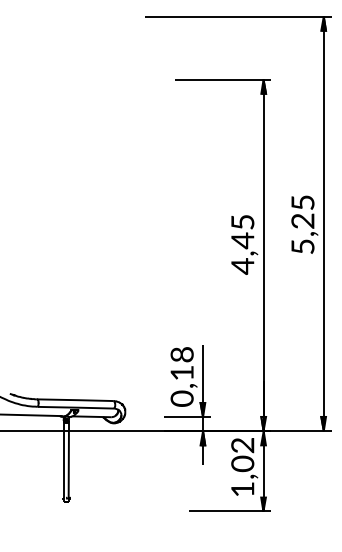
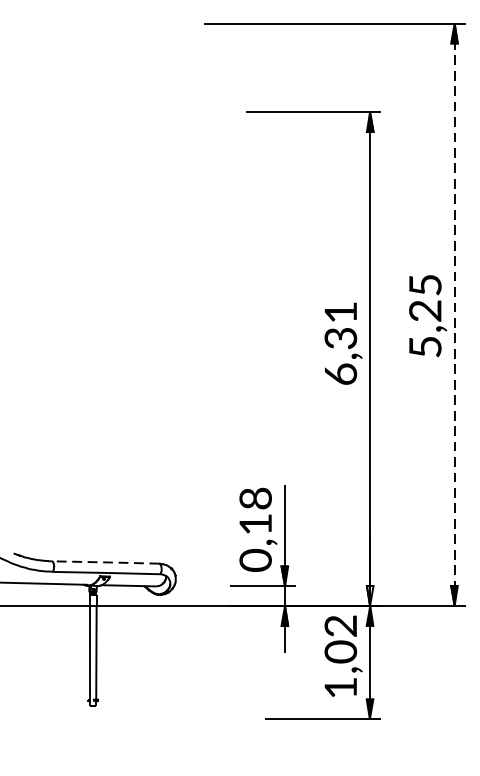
line: (323, 223) -> (454, 314), solid -> dashed
text: (242, 244) -> (340, 343), 4,45 -> 6,31
line: (75, 400) -> (105, 562), solid -> dashed

